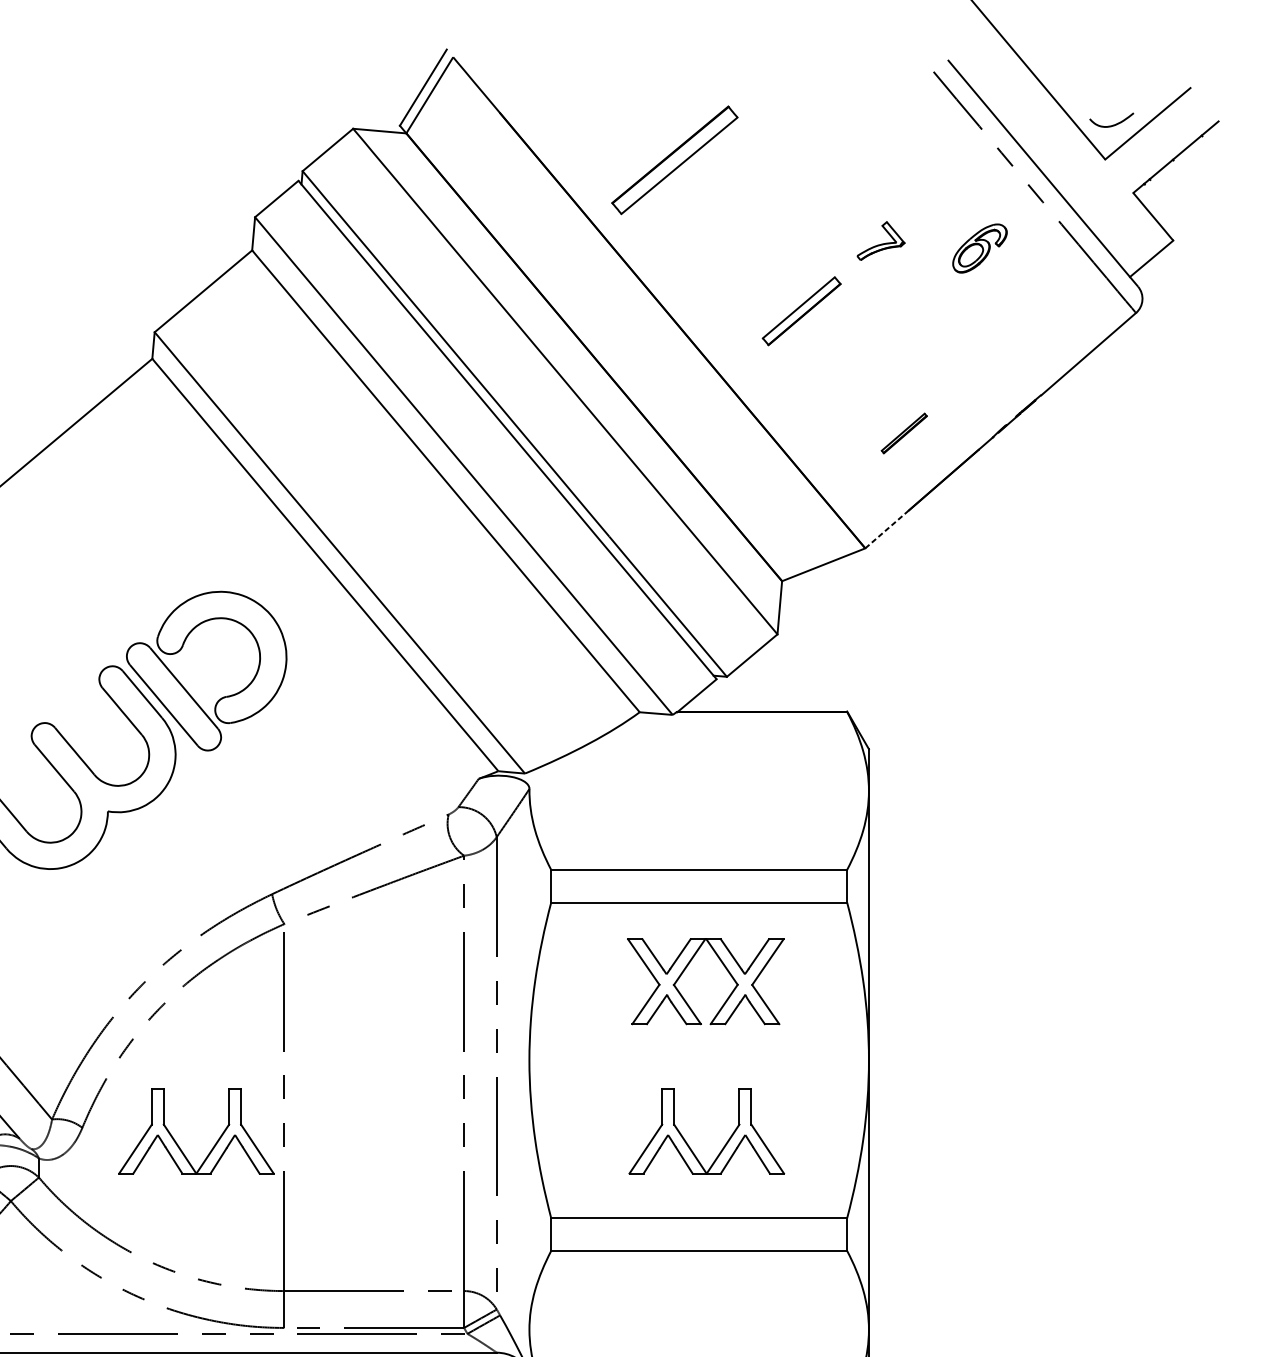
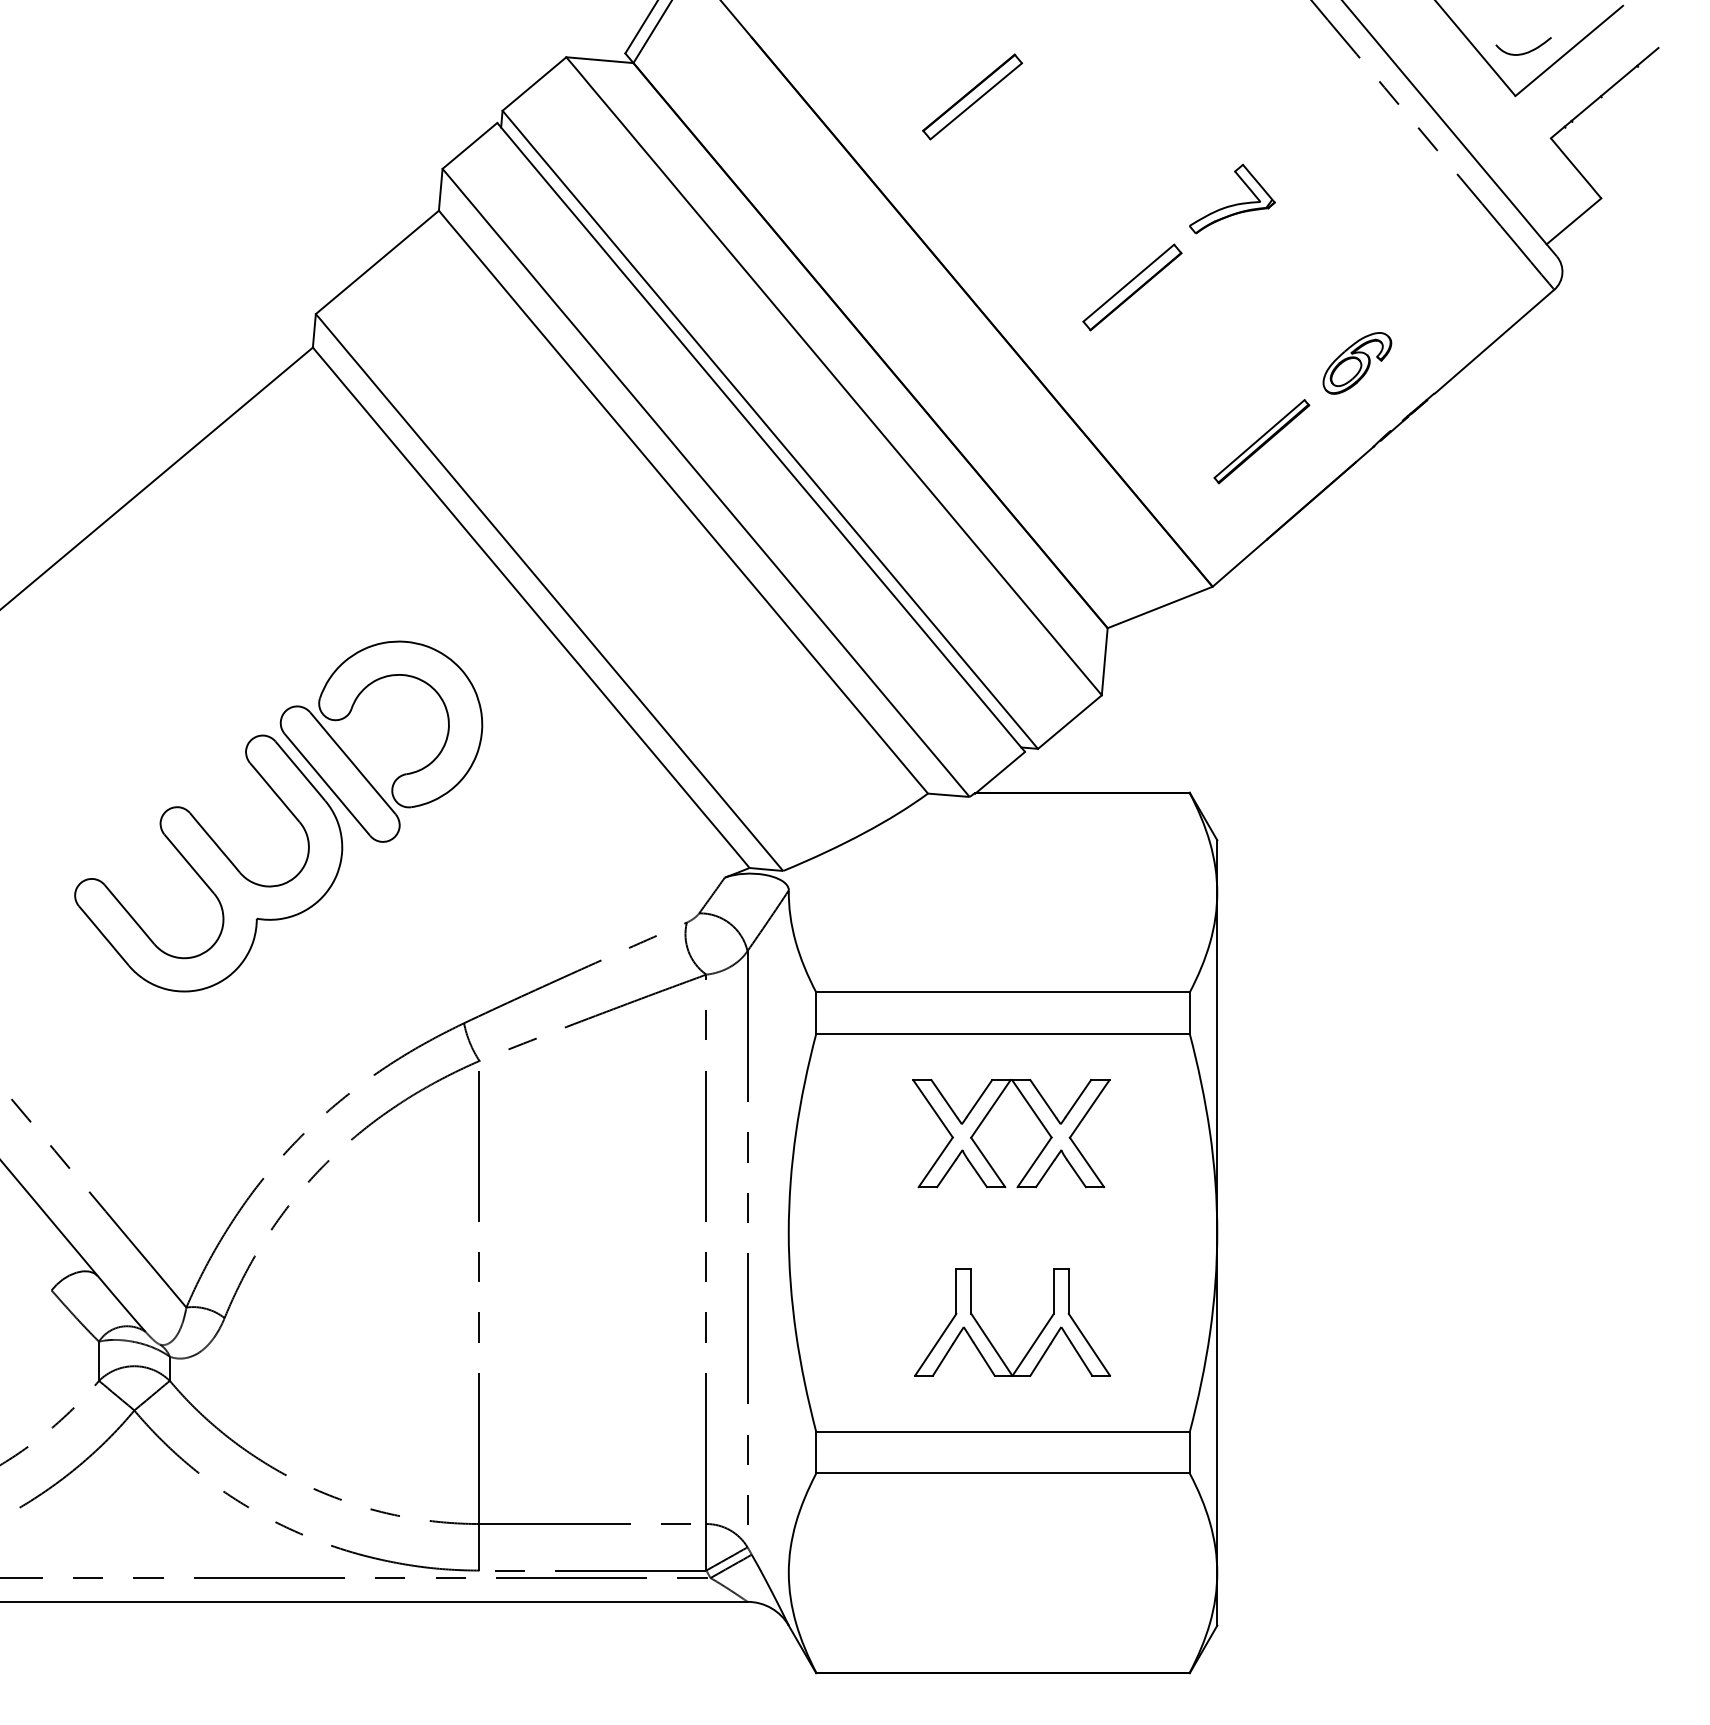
part: (675, 159) -> (972, 96), size x0.62
part: (881, 240) -> (1232, 198), size x1.43
part: (980, 248) -> (1357, 363), moved
part: (904, 433) -> (1261, 441), size x1.67
line: (886, 529) -> (1239, 563), dashed -> solid
part: (177, 1143) -> (344, 1337), removed

